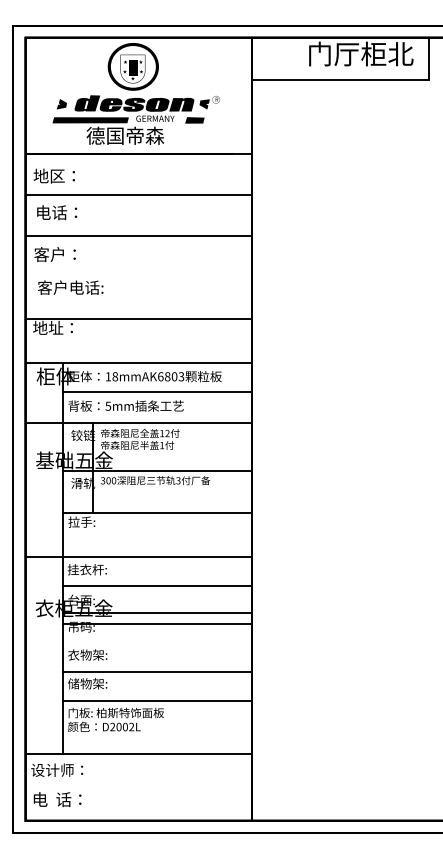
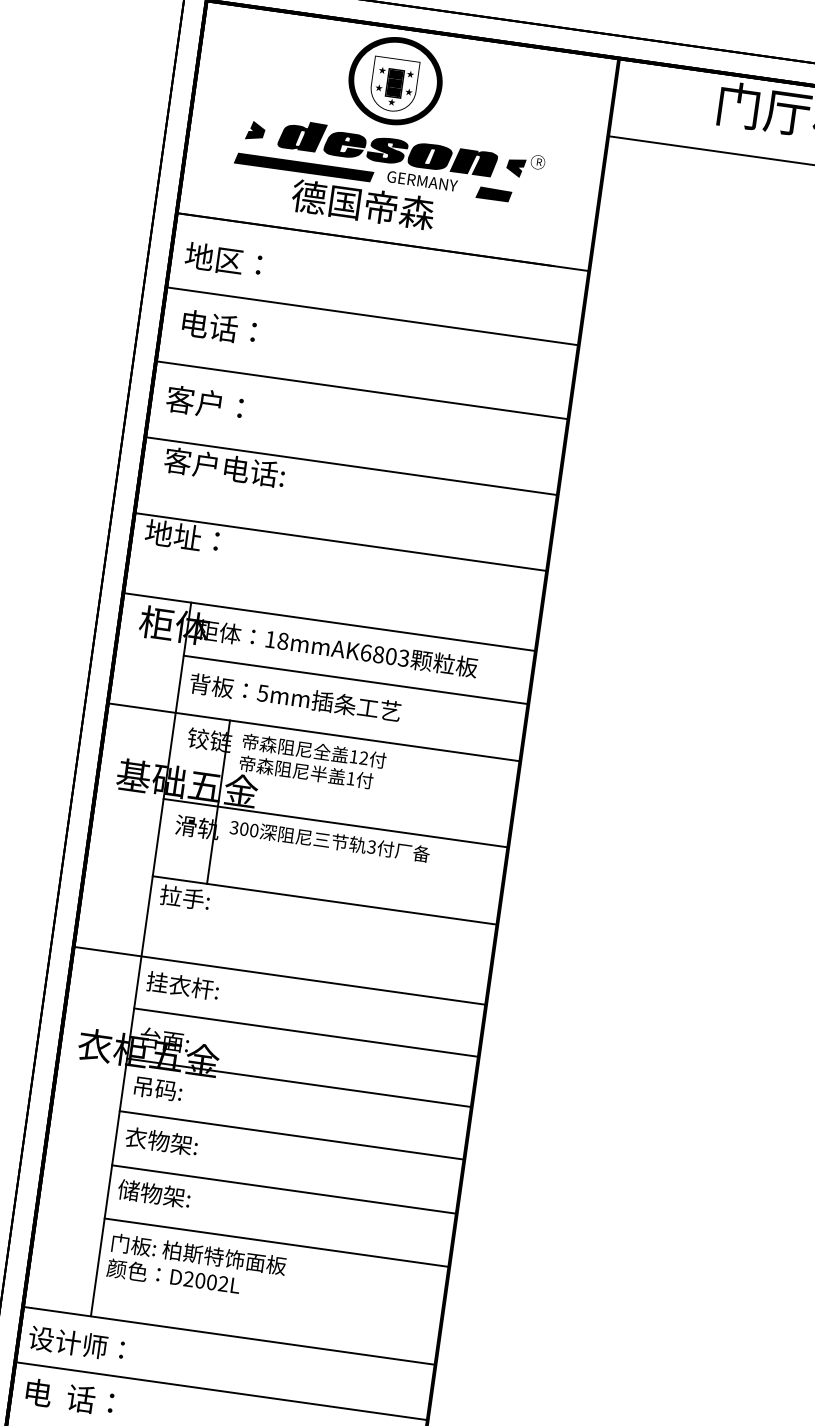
line: (138, 277) -> (350, 466), added
line: (156, 623) -> (290, 1134), moved
line: (138, 784) -> (221, 1390), added

